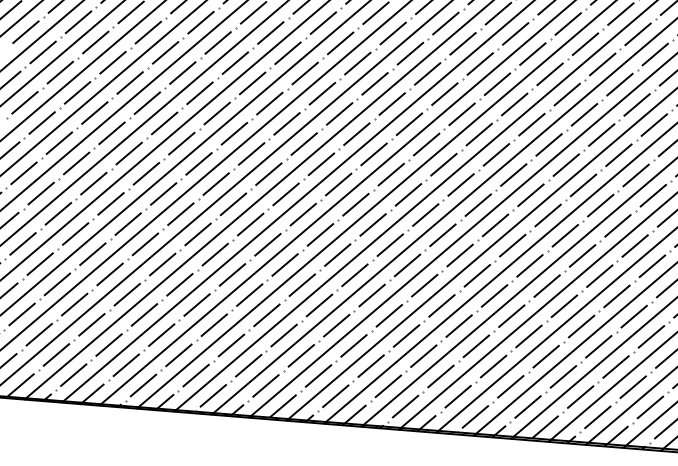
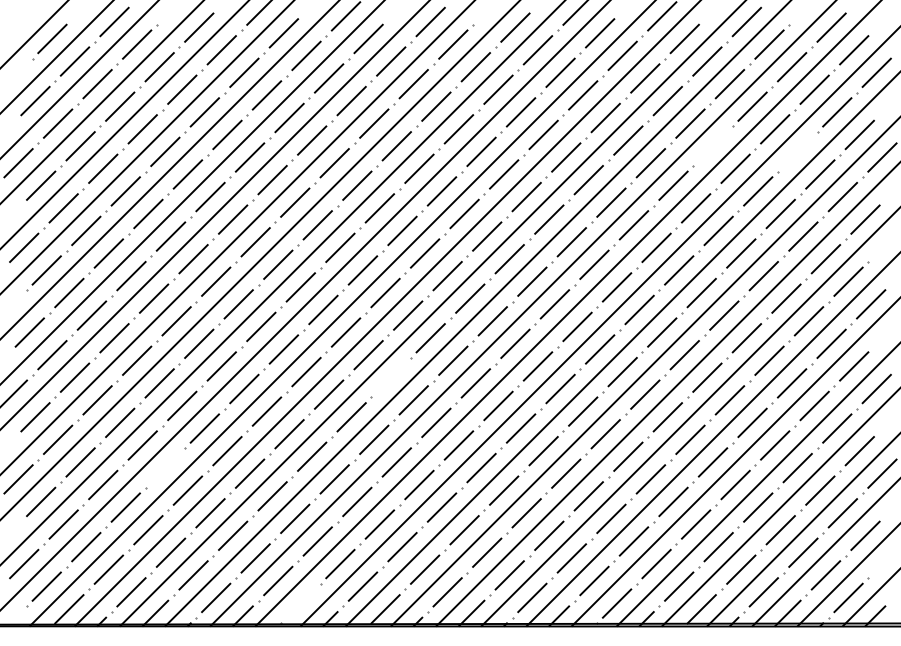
line: (584, 44) -> (712, 146), removed
line: (655, 54) -> (797, 151), removed
line: (303, 214) -> (391, 377), removed
line: (110, 274) -> (165, 467), removed
line: (213, 395) -> (300, 603), removed

